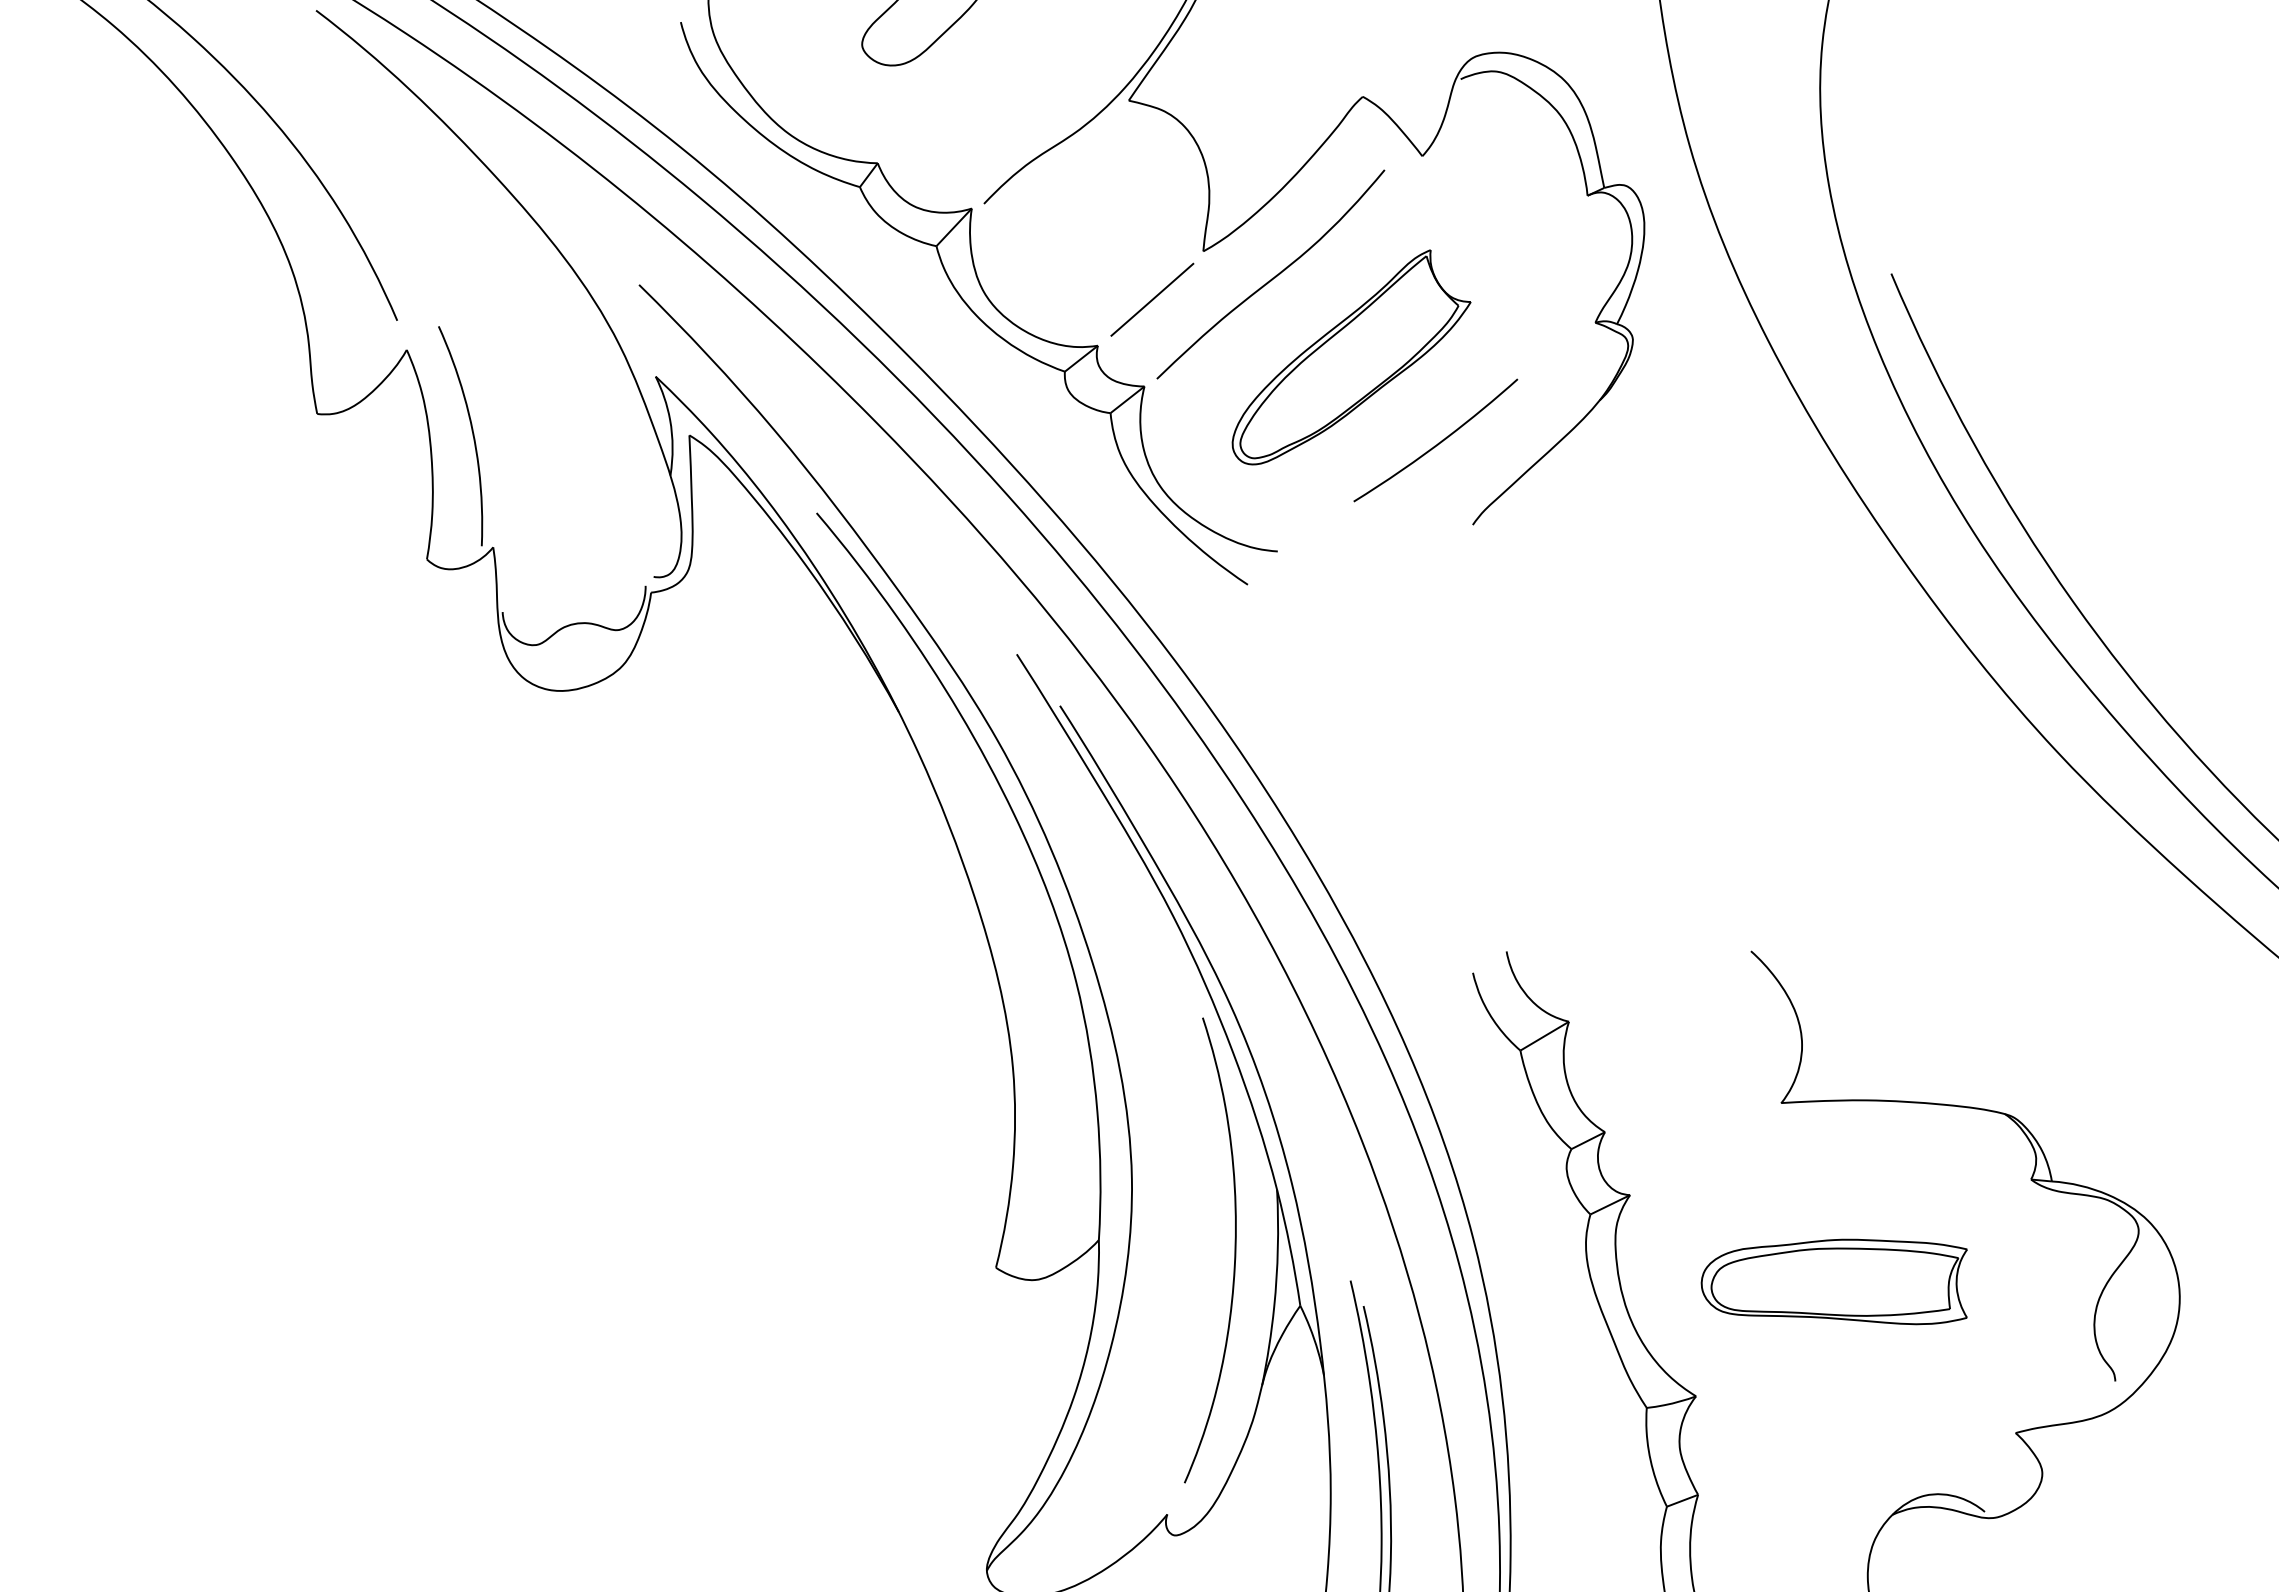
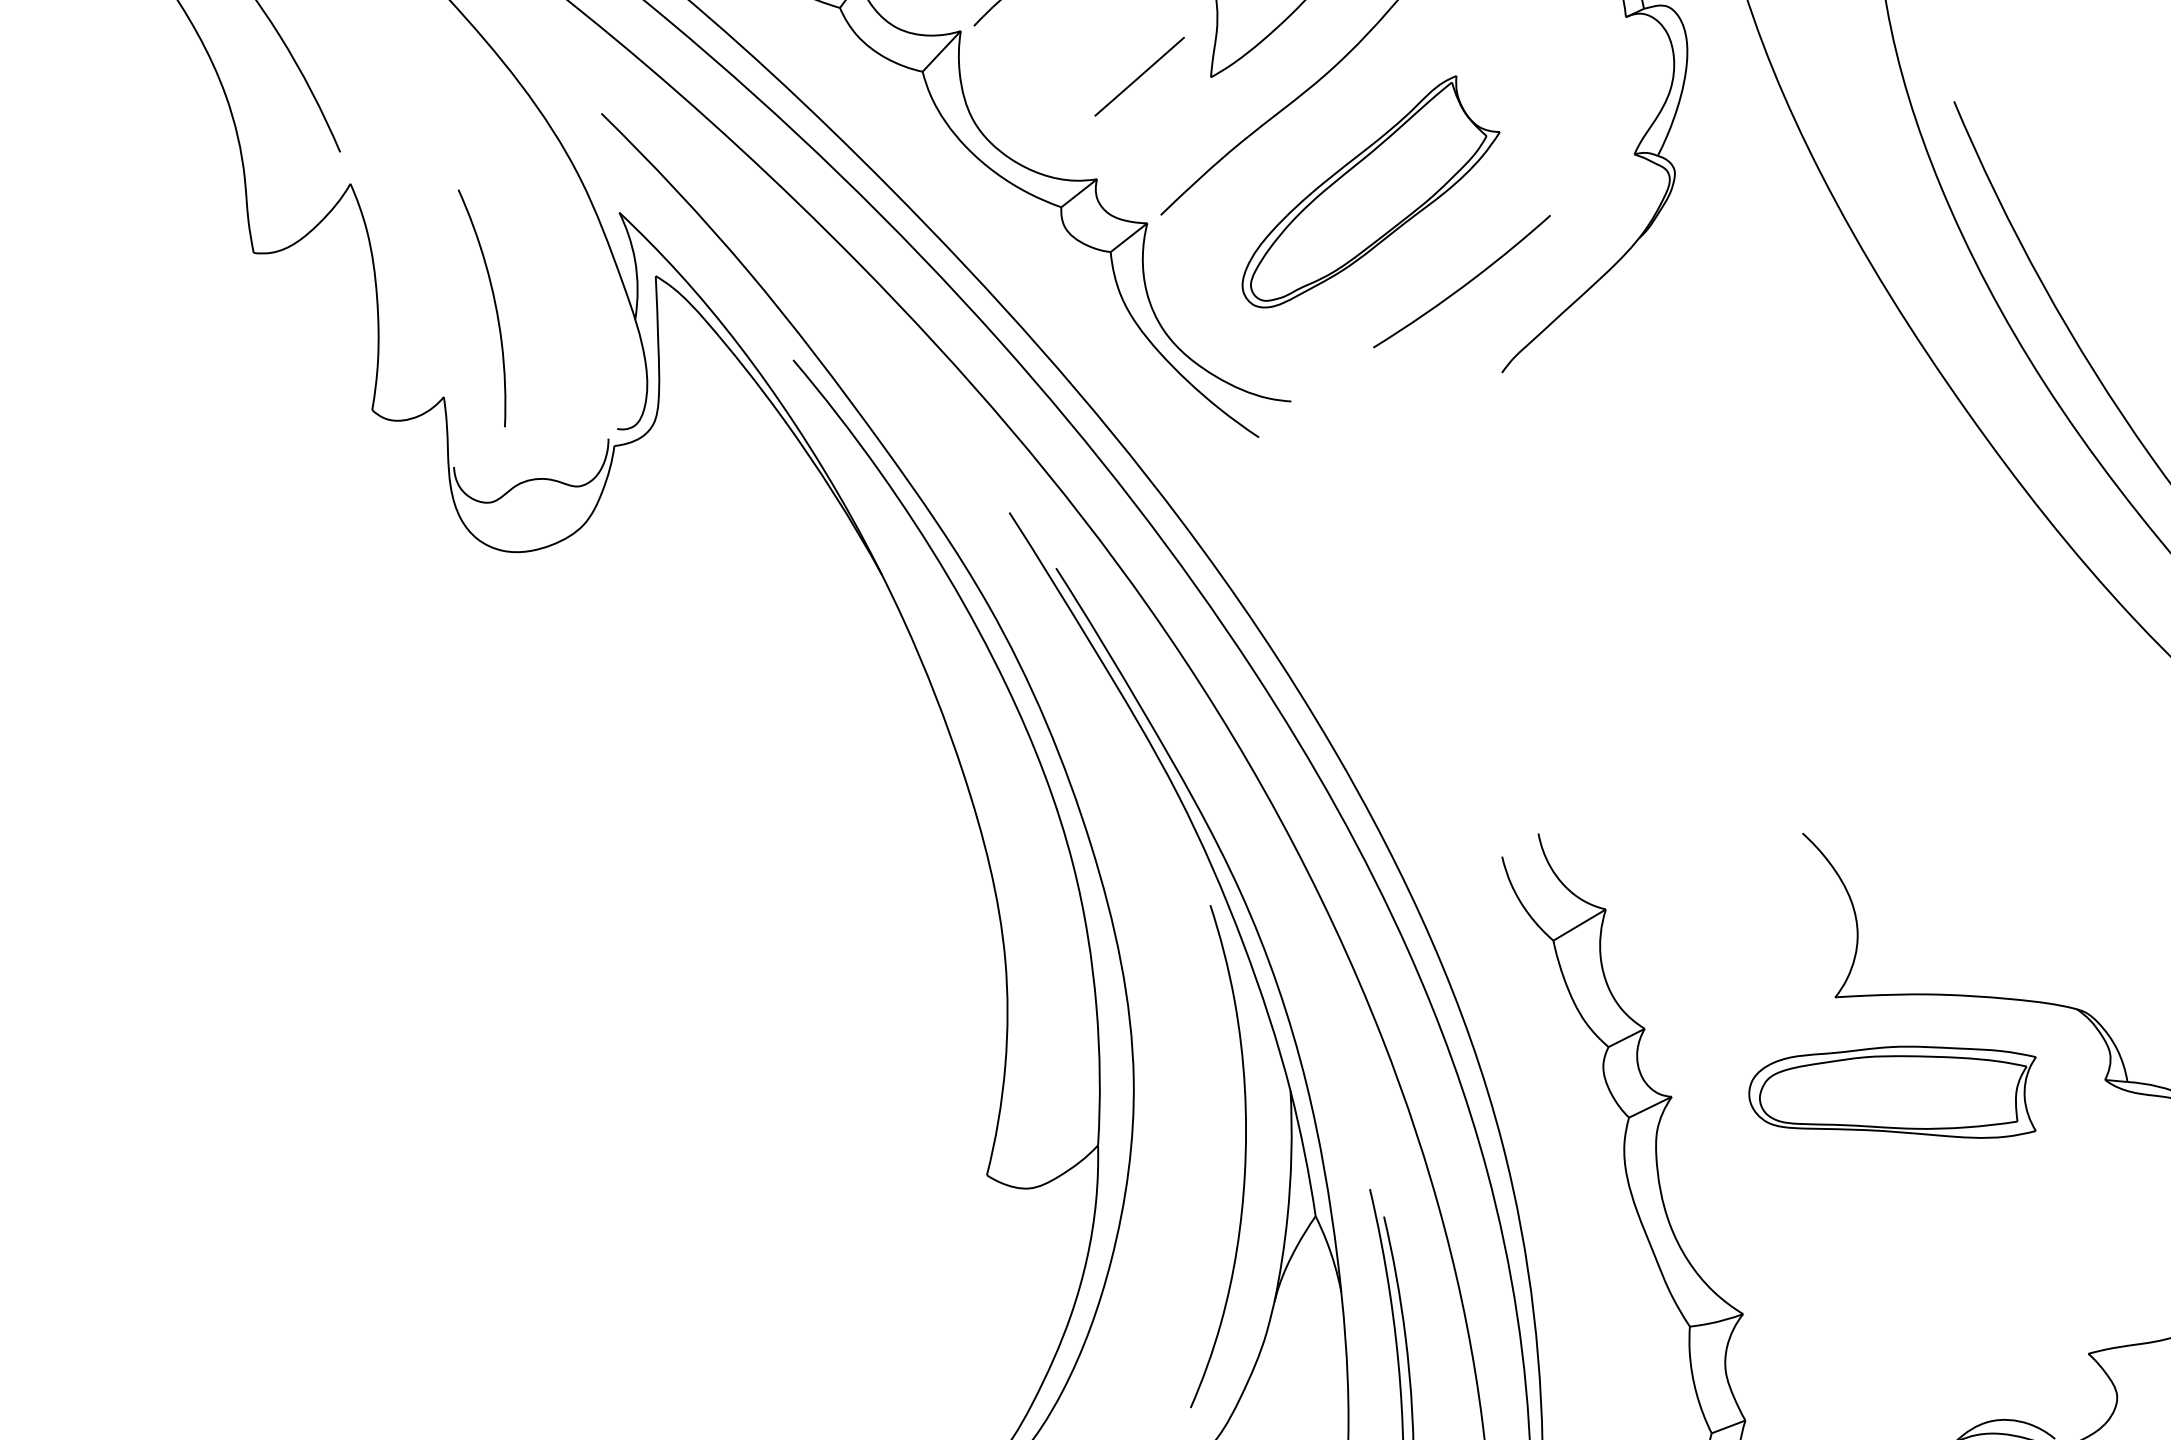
line: (1152, 299) -> (1139, 76), moved
curve: (472, 436) -> (494, 308), moved
part: (1833, 1281) -> (1891, 1091), moved

